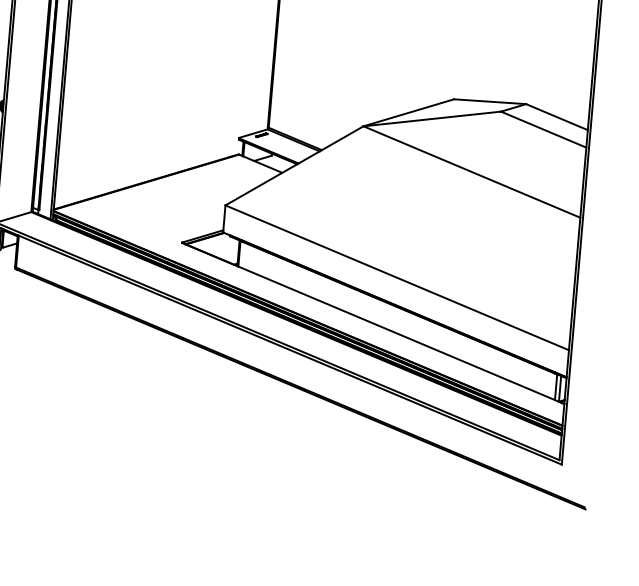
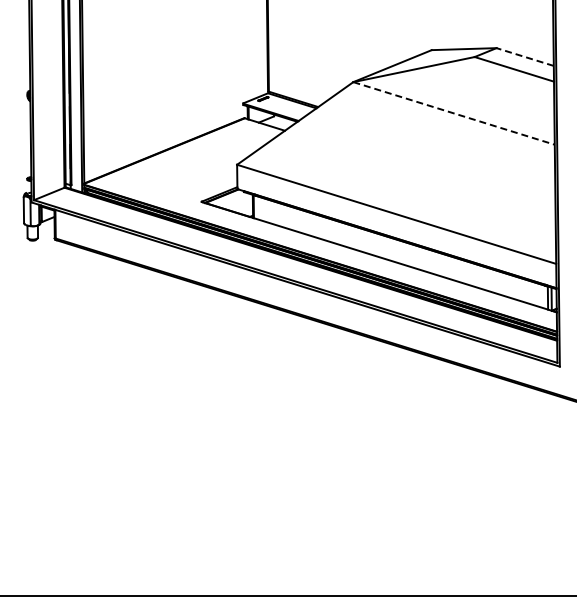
line: (557, 117) -> (525, 57), solid -> dashed
line: (472, 172) -> (454, 113), solid -> dashed

